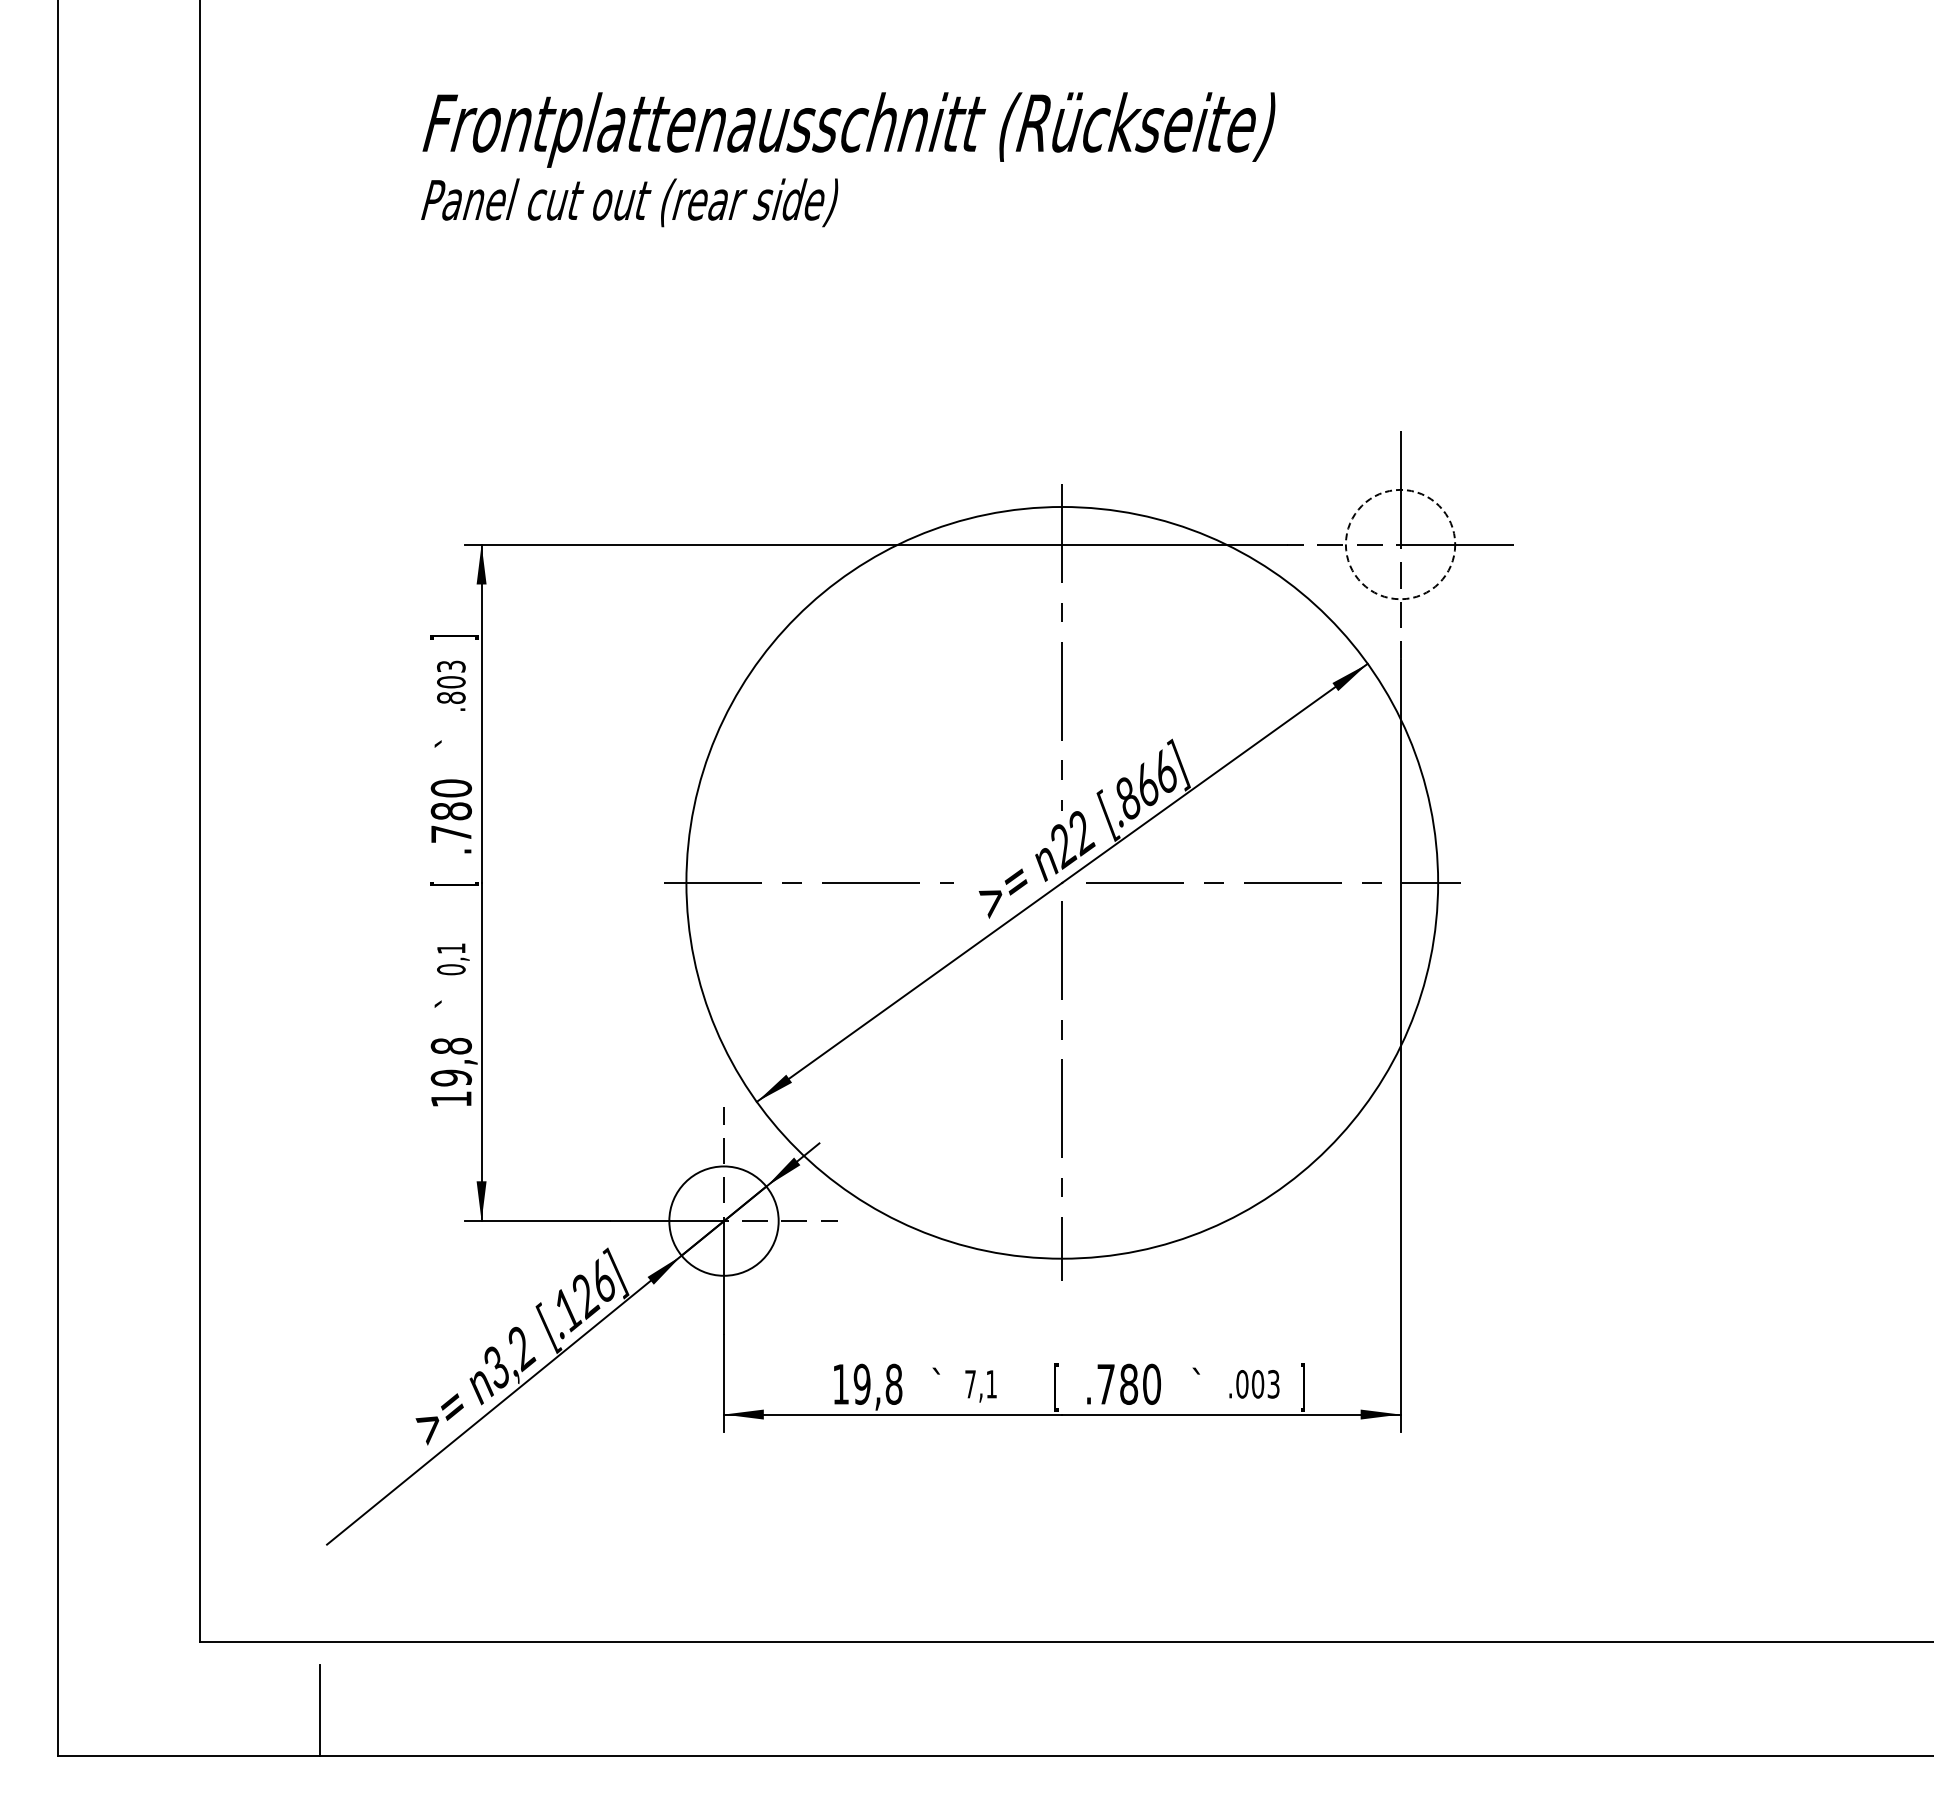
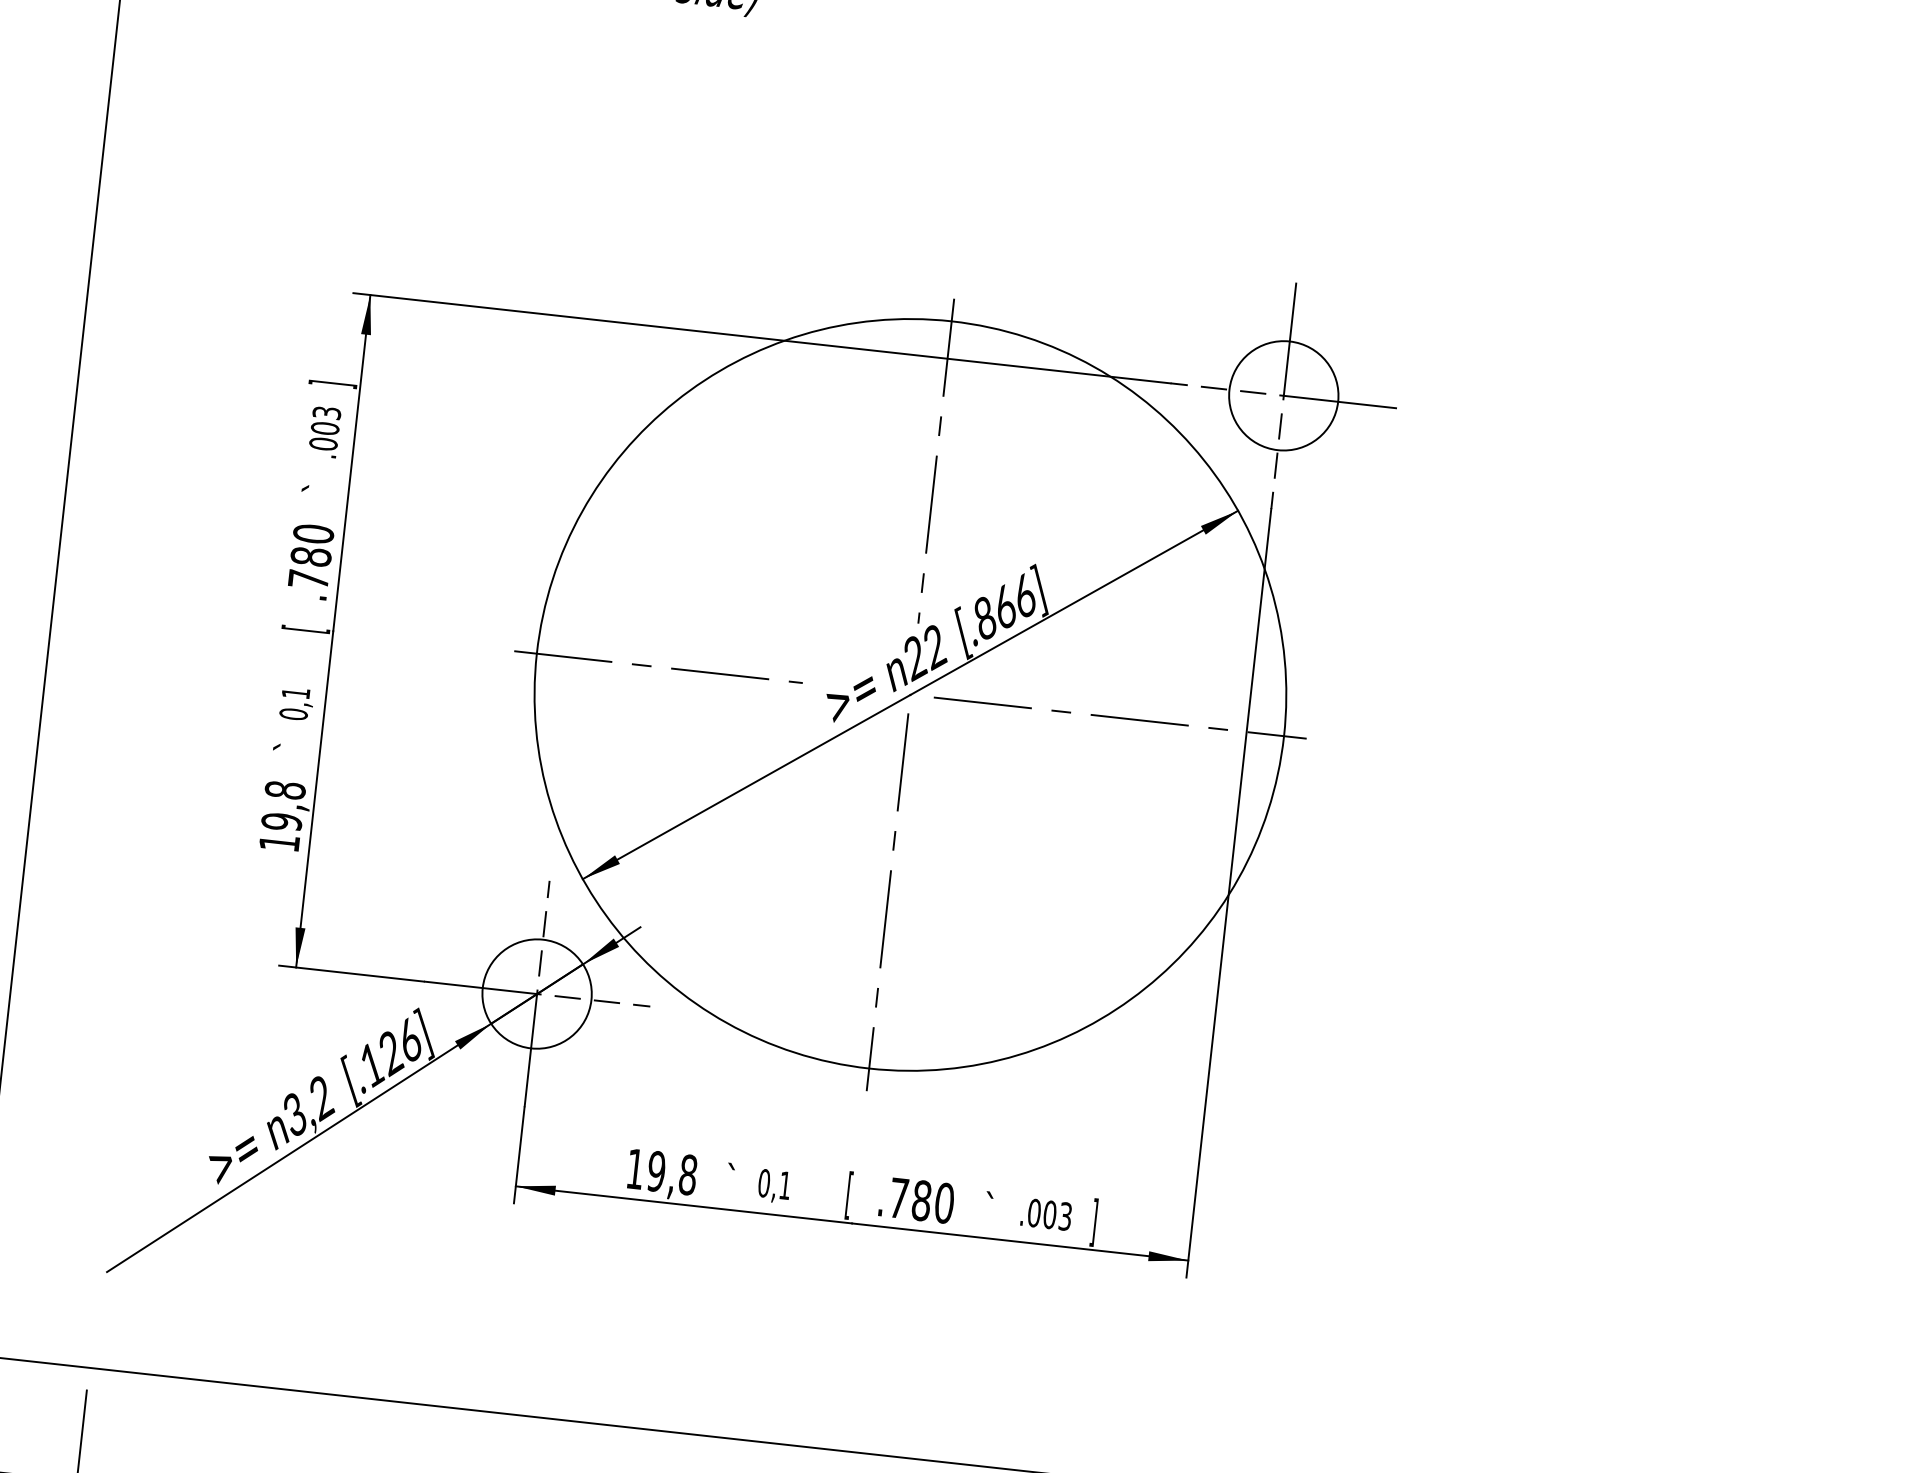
circle: (1400, 544) -> (1283, 395), dashed -> solid
text: (451, 697) -> (323, 443), .803 -> .003
text: (970, 1384) -> (764, 1183), 7,1 -> 0,1

